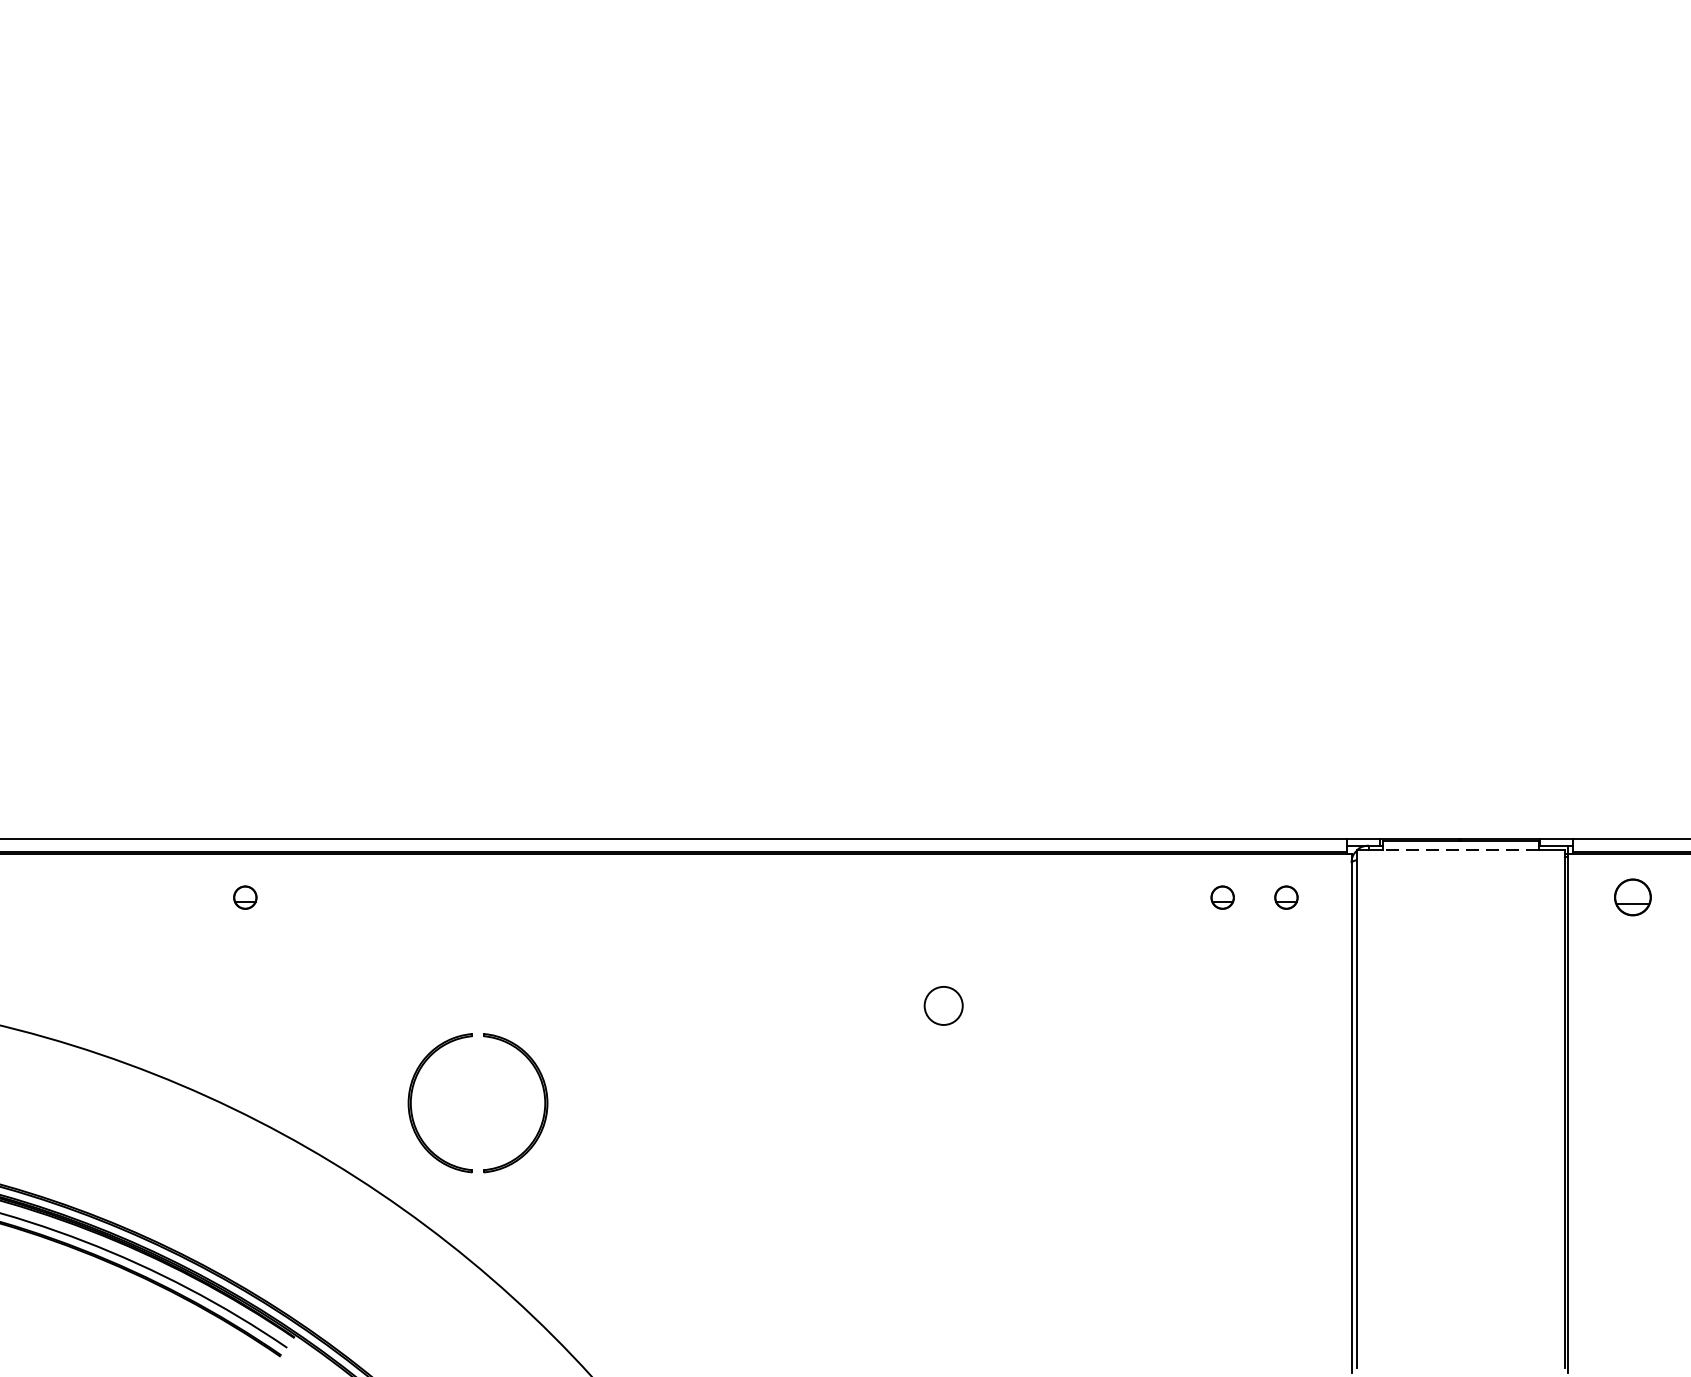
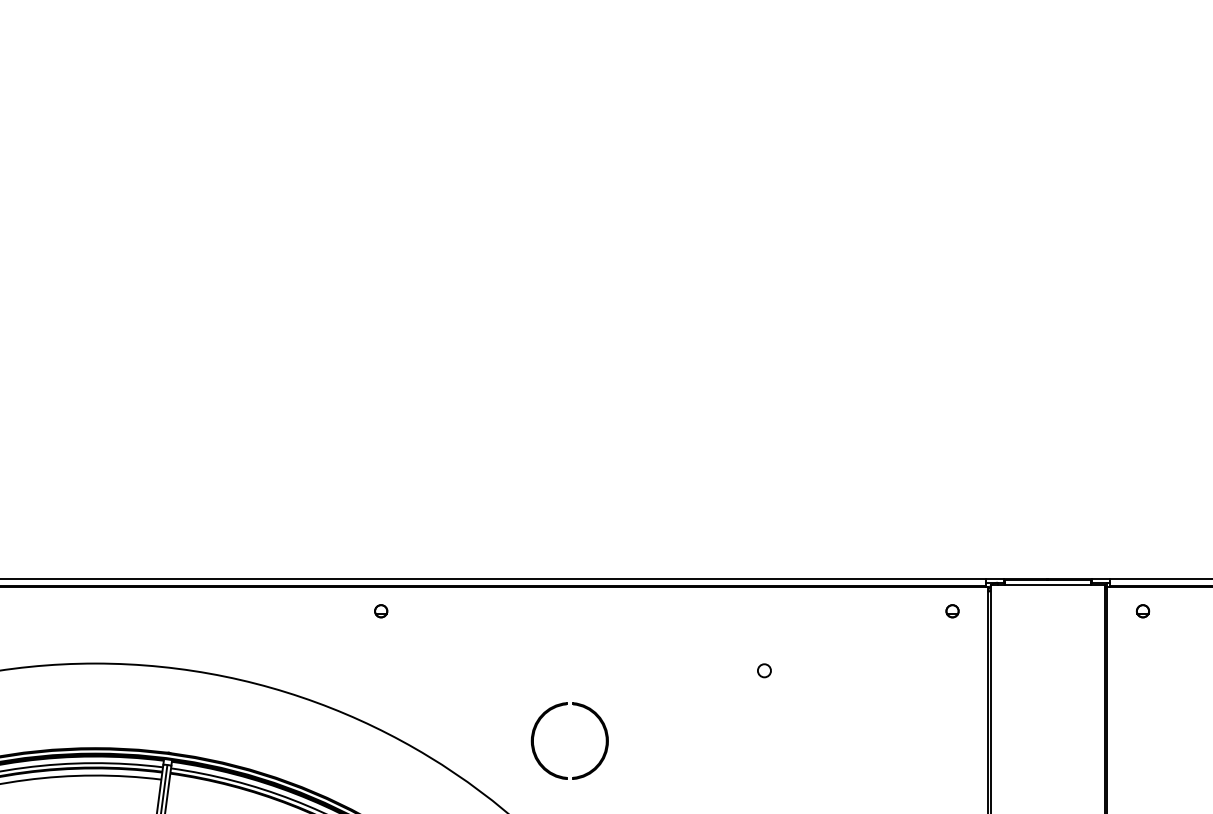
line: (1461, 850) -> (1048, 585), dashed -> solid
part: (1222, 898) -> (917, 611), removed
part: (1634, 898) -> (1143, 611), size x0.62
circle: (943, 1005) -> (764, 670), size x0.62
part: (437, 1052) -> (547, 713), moved

